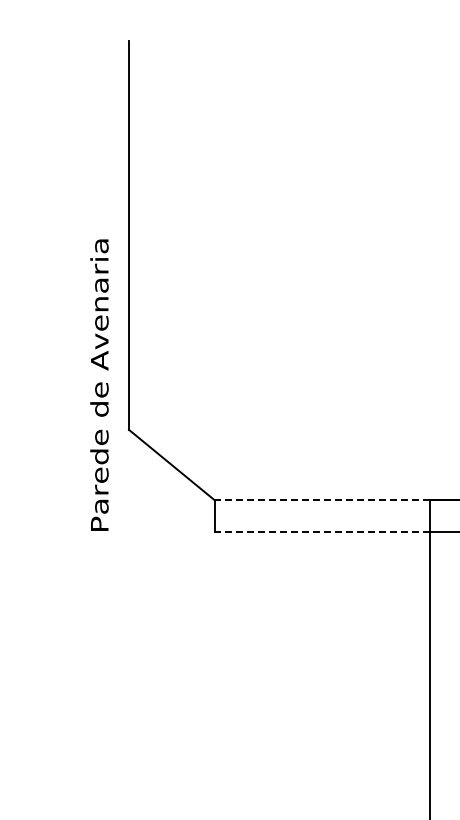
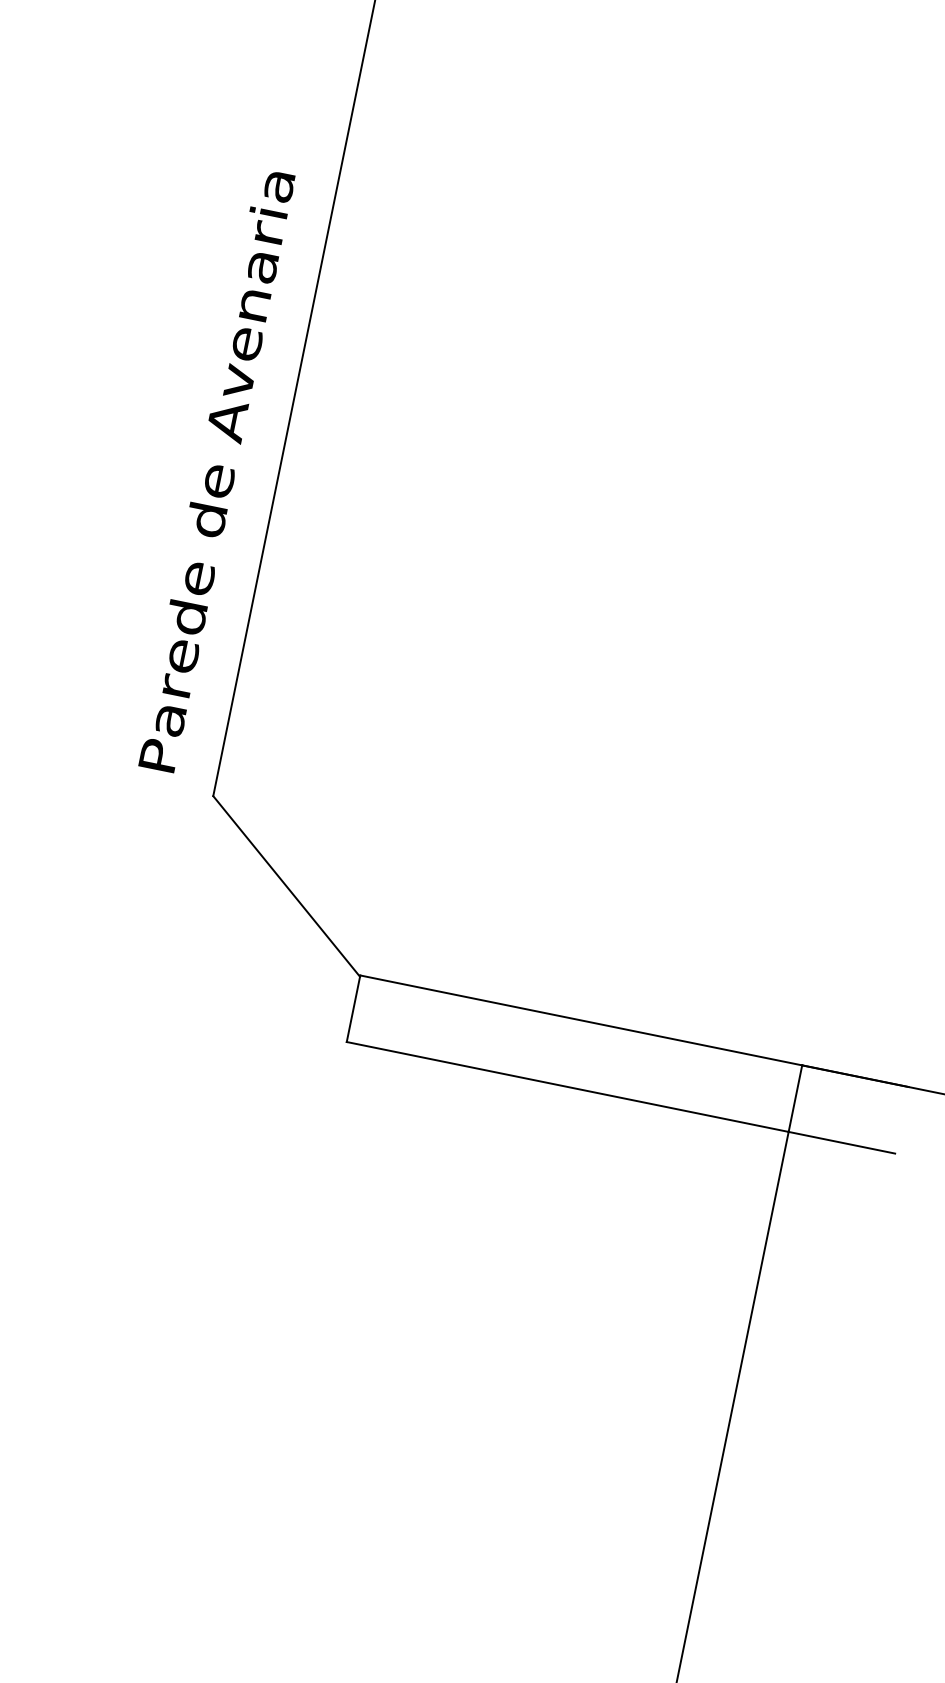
text: (99, 384) -> (216, 469), moved
line: (322, 499) -> (581, 1019), dashed -> solid
line: (322, 532) -> (567, 1087), dashed -> solid

